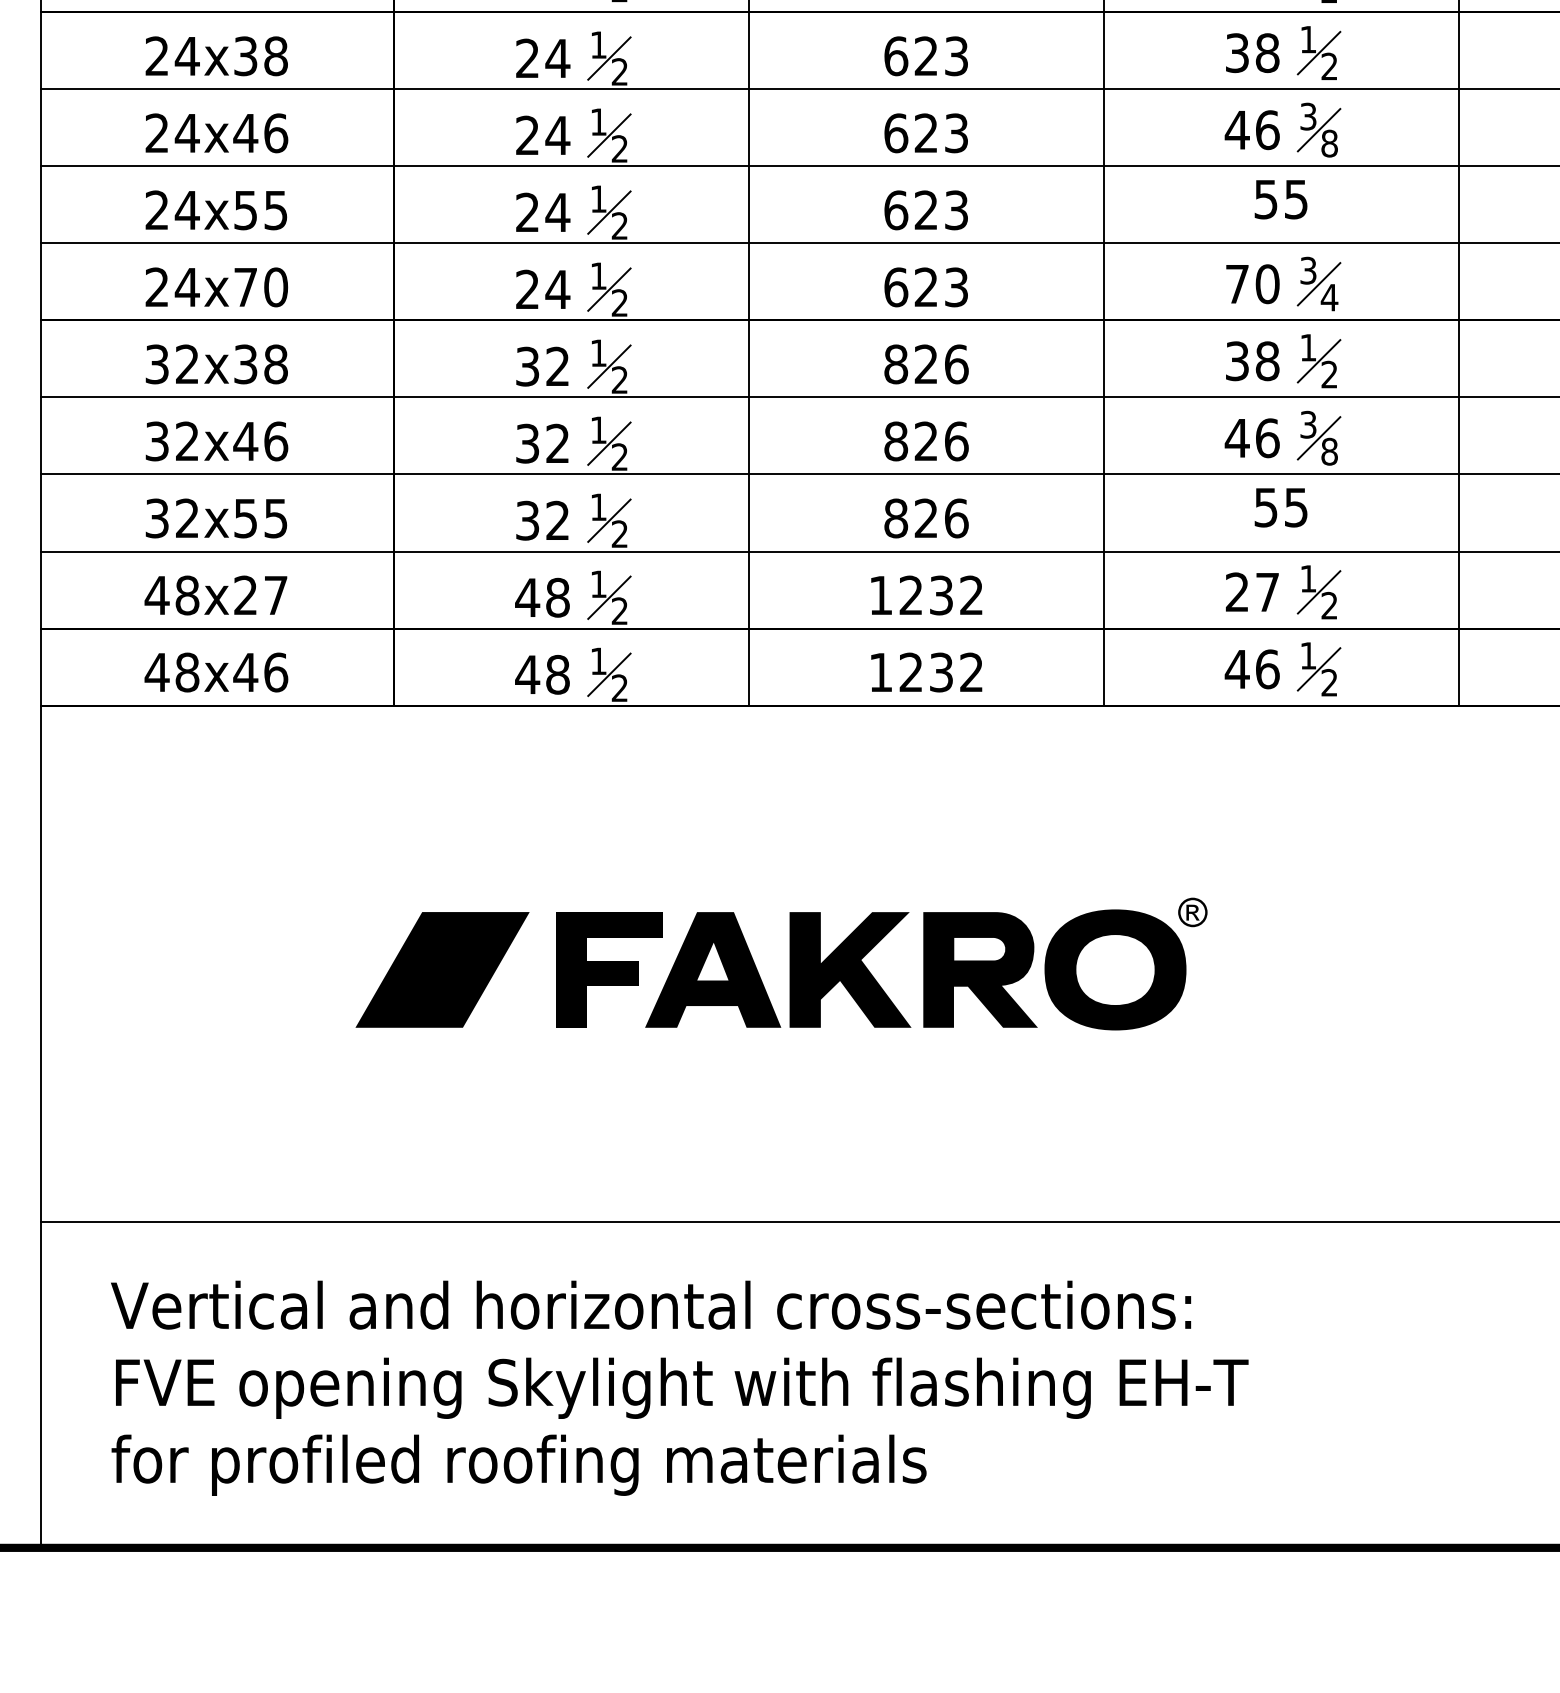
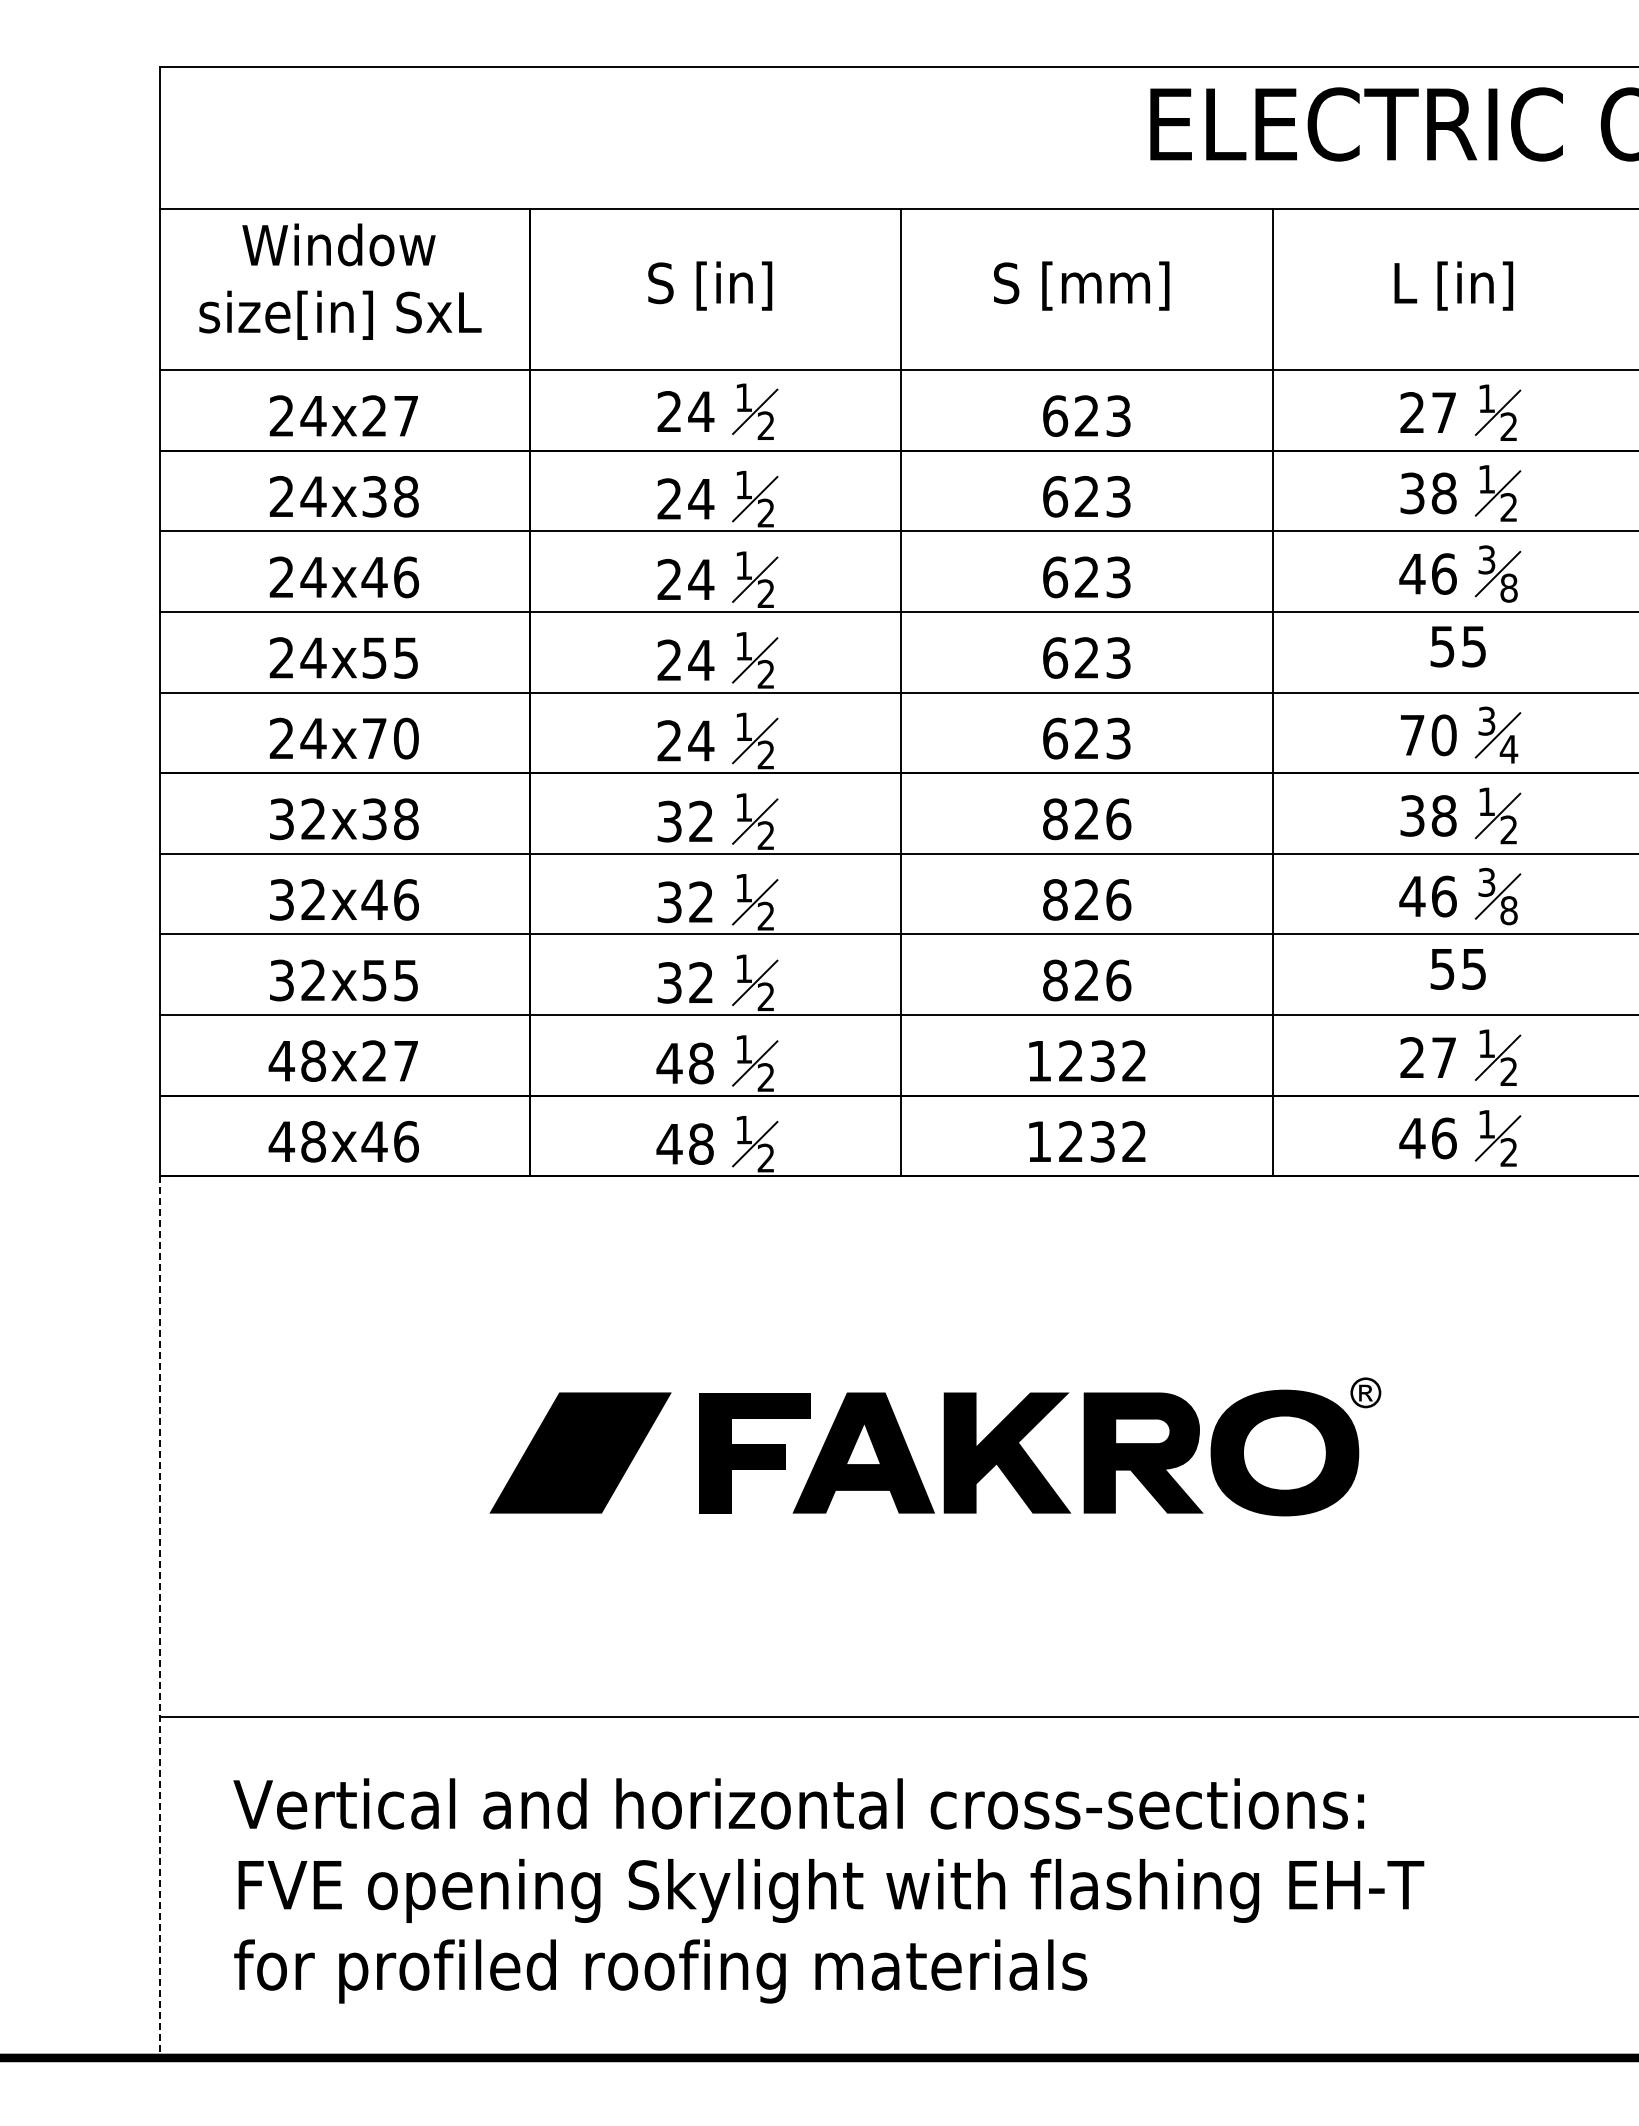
line: (40, 1127) -> (159, 1617), solid -> dashed

